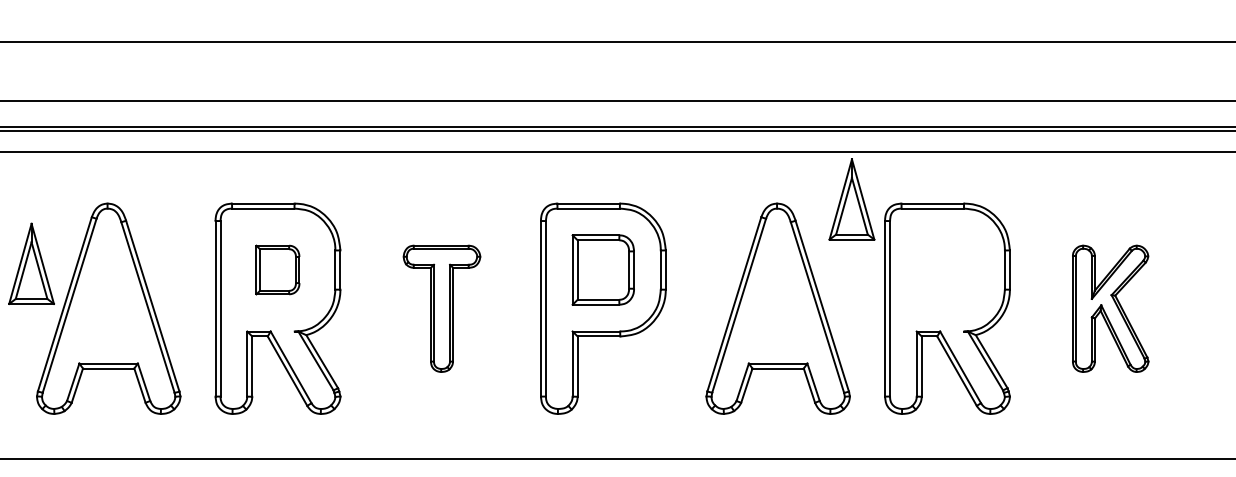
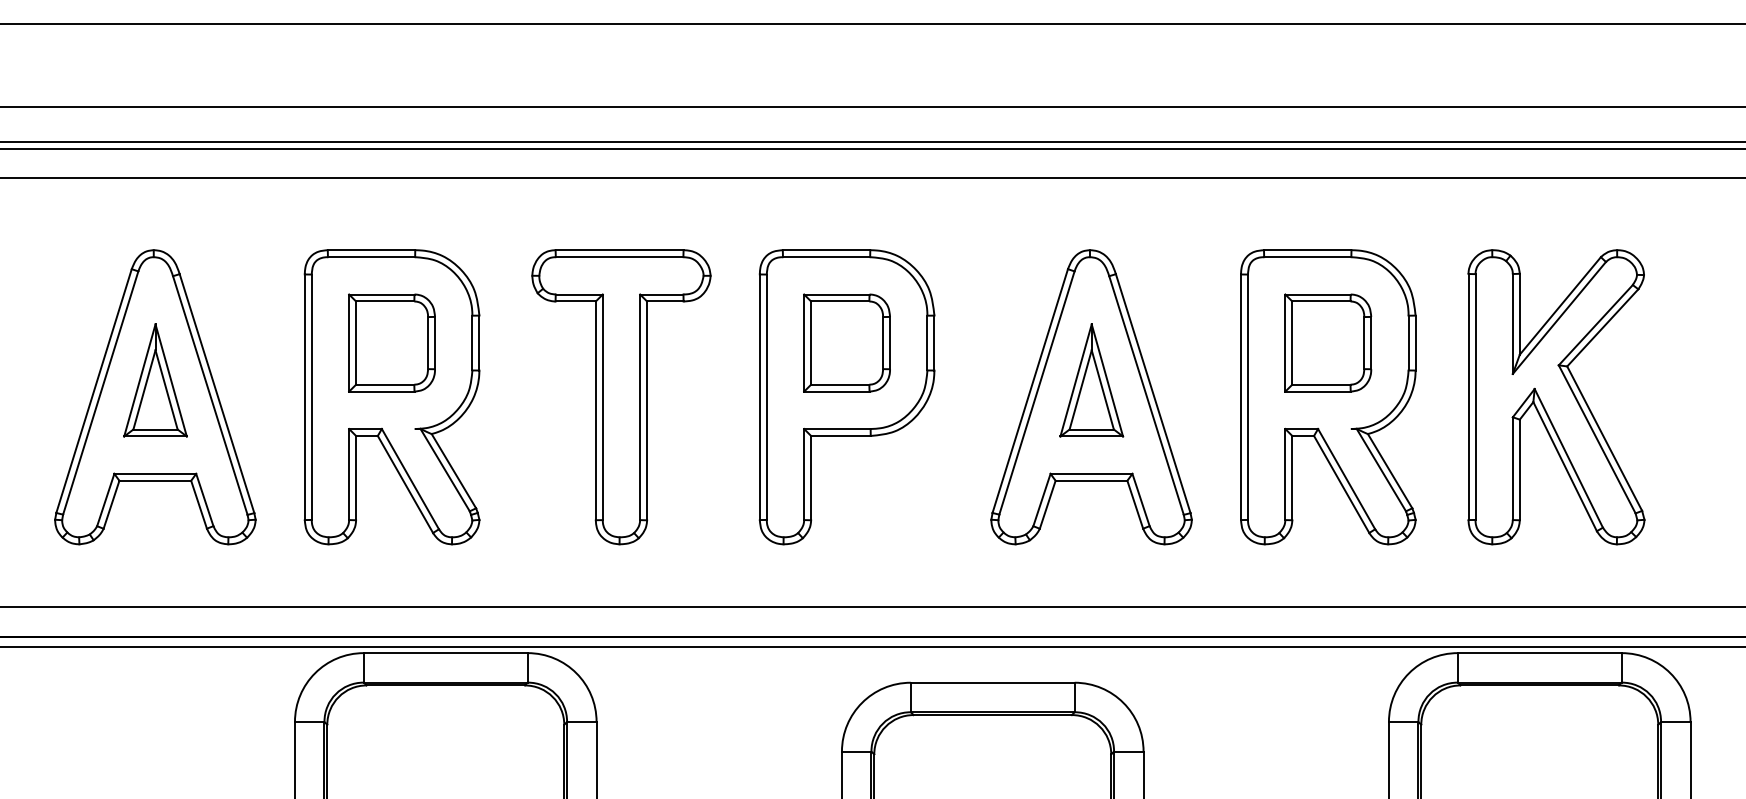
part: (851, 199) -> (1091, 380), moved
part: (31, 263) -> (155, 380), moved
part: (277, 269) -> (391, 342), size x1.43
part: (947, 269) -> (1328, 342), added
part: (442, 308) -> (621, 397), size x1.67
part: (1110, 308) -> (1556, 397), size x1.67

